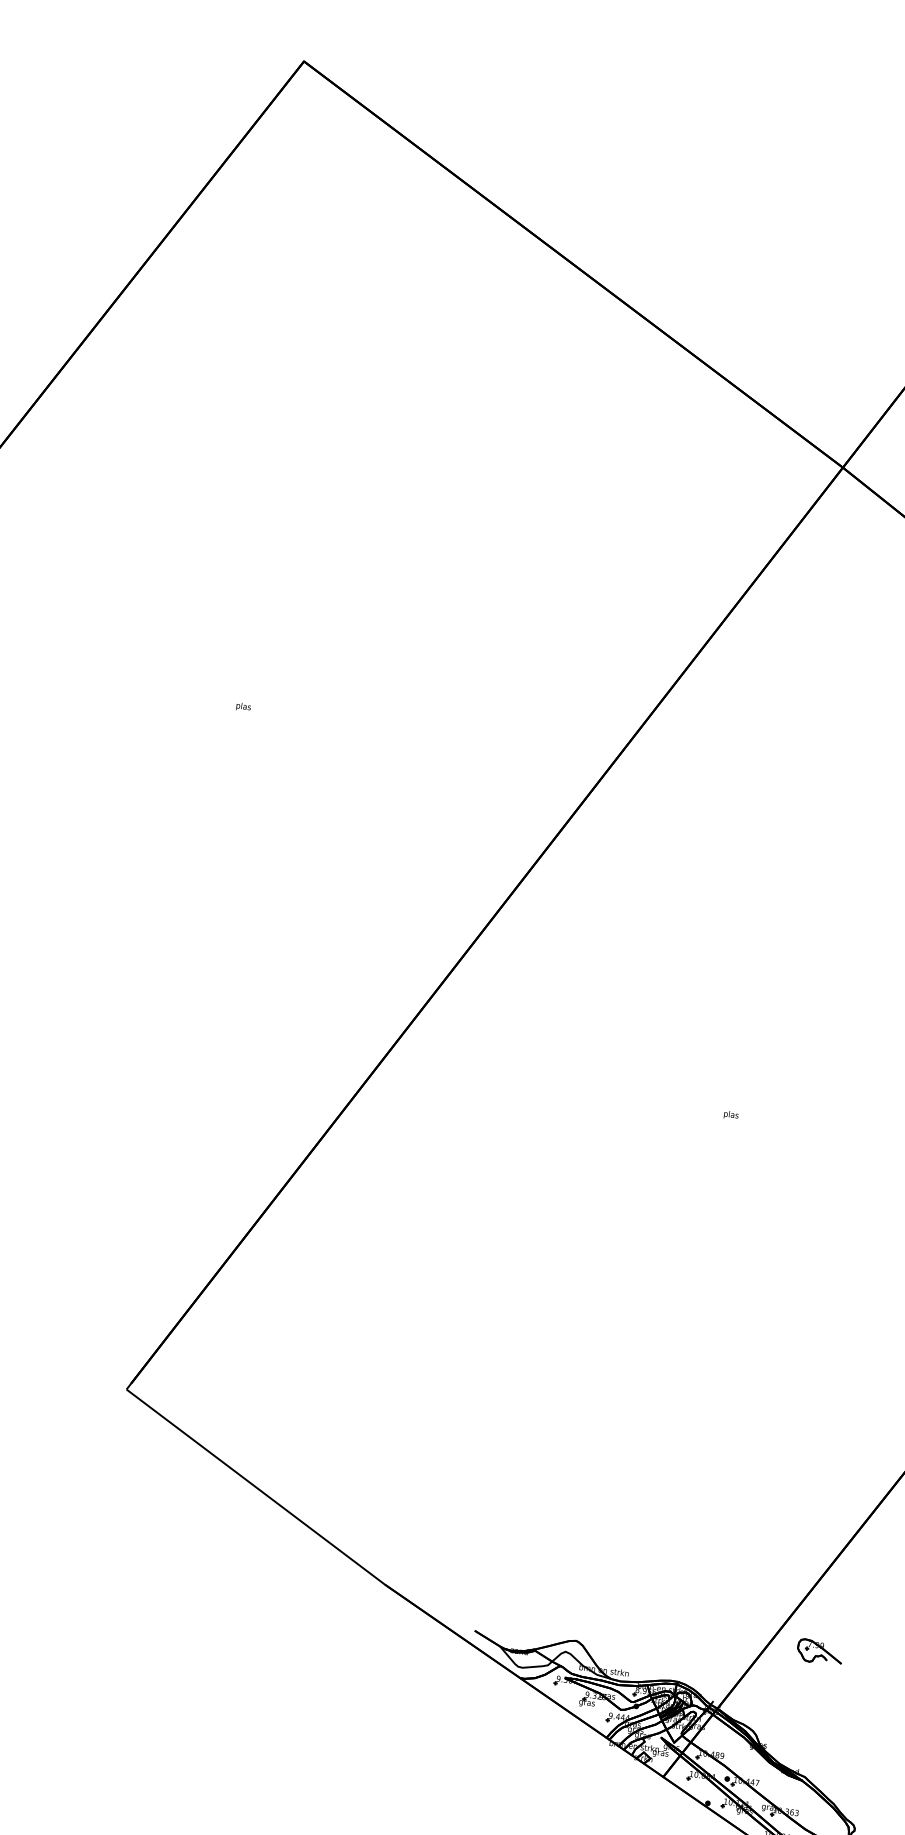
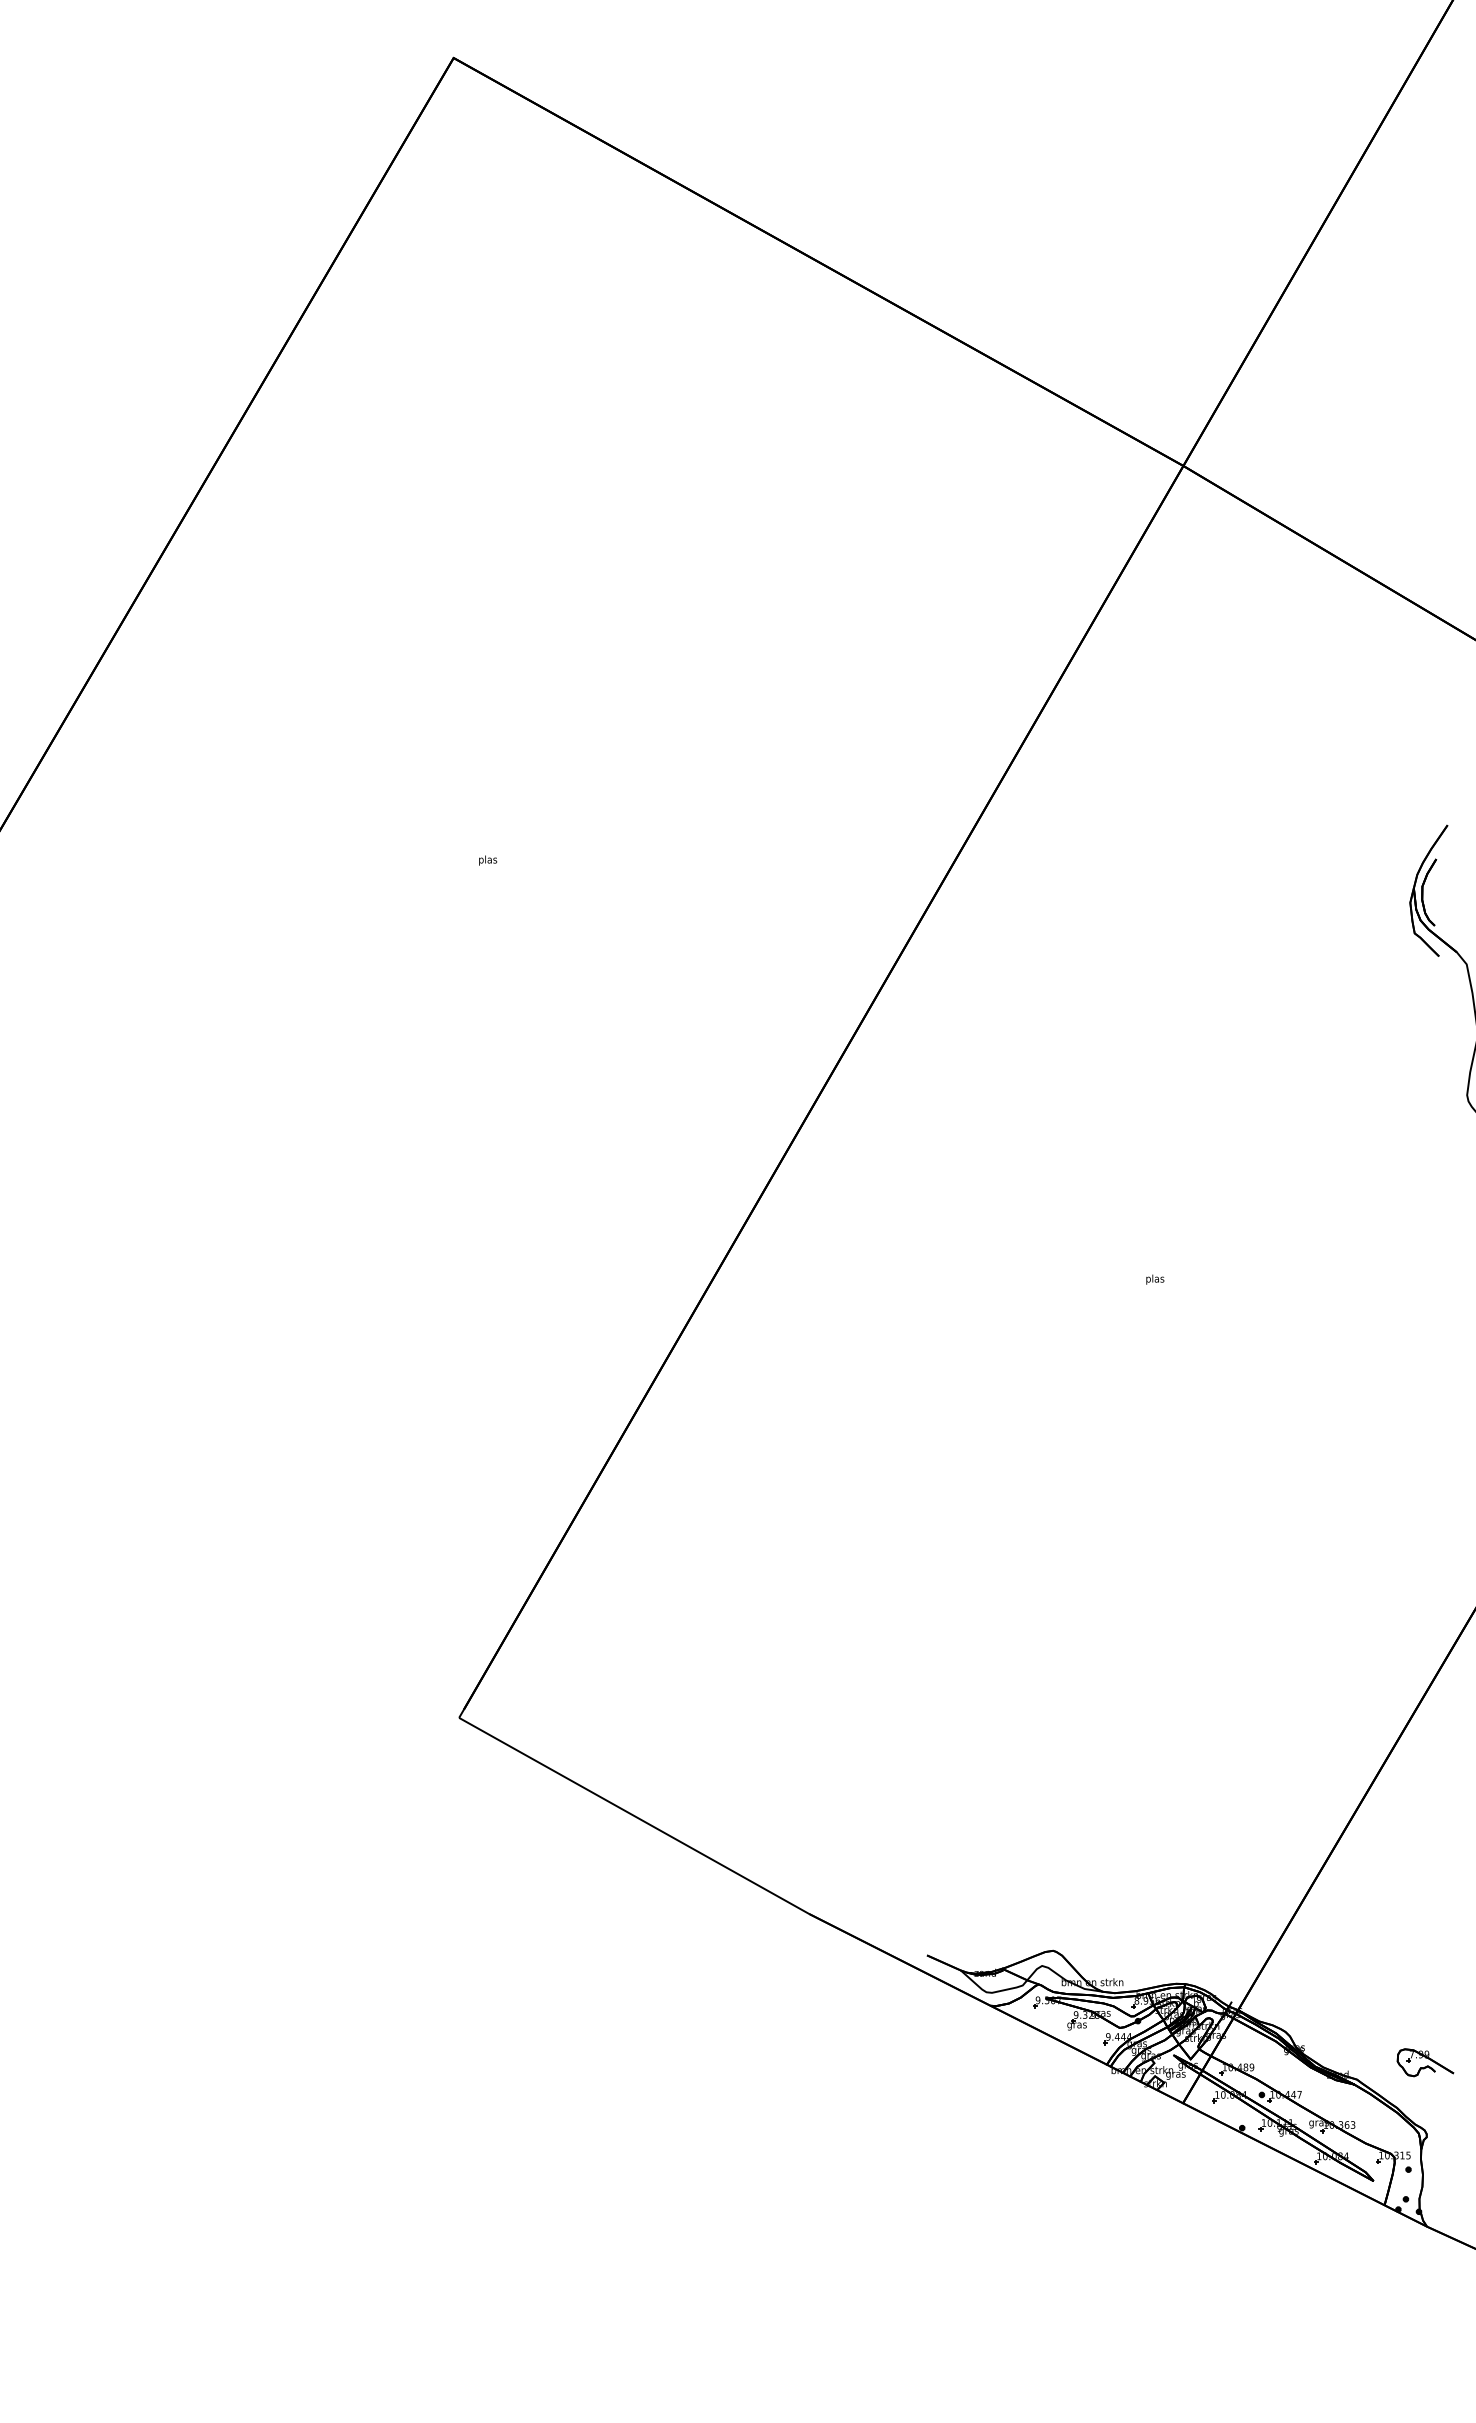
part: (820, 1652) -> (1425, 2062), moved

